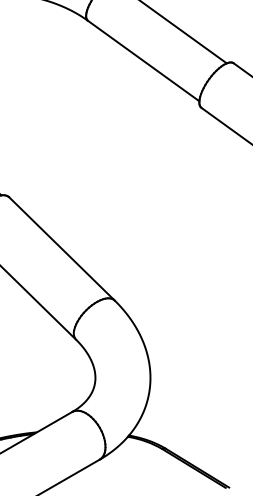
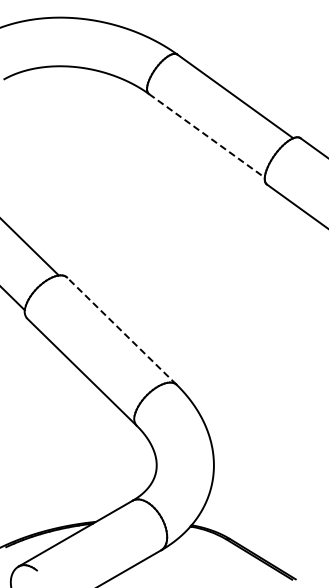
line: (144, 61) -> (207, 136), solid -> dashed
line: (61, 249) -> (121, 331), solid -> dashed

